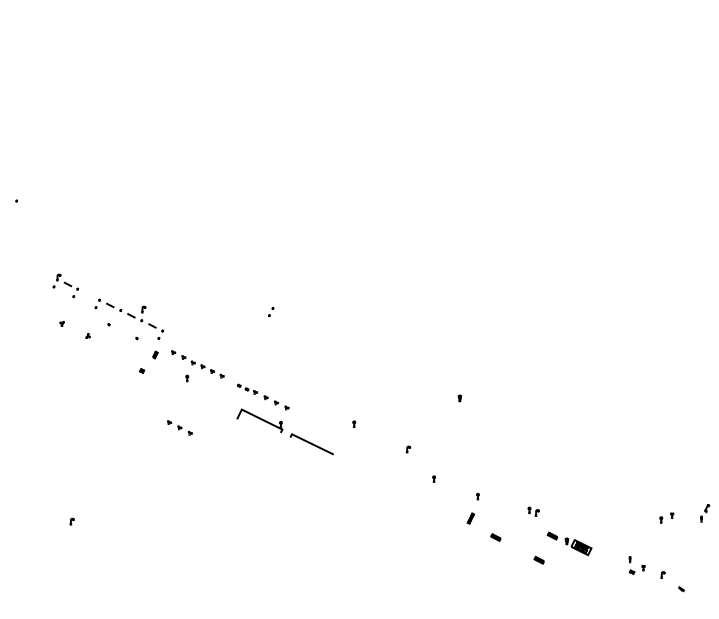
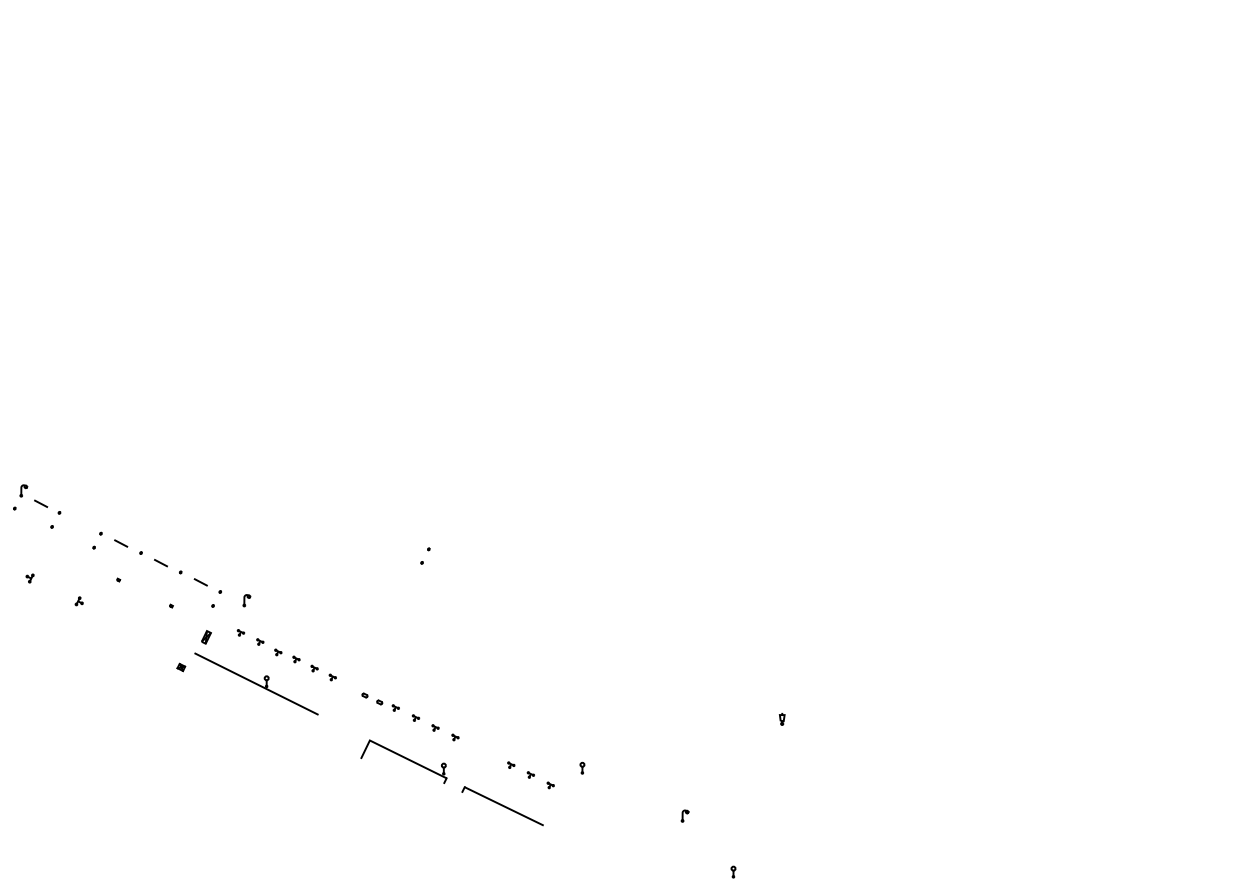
part: (143, 309) -> (246, 600), moved
line: (181, 379) -> (255, 683), added
part: (179, 427) -> (529, 774), moved

